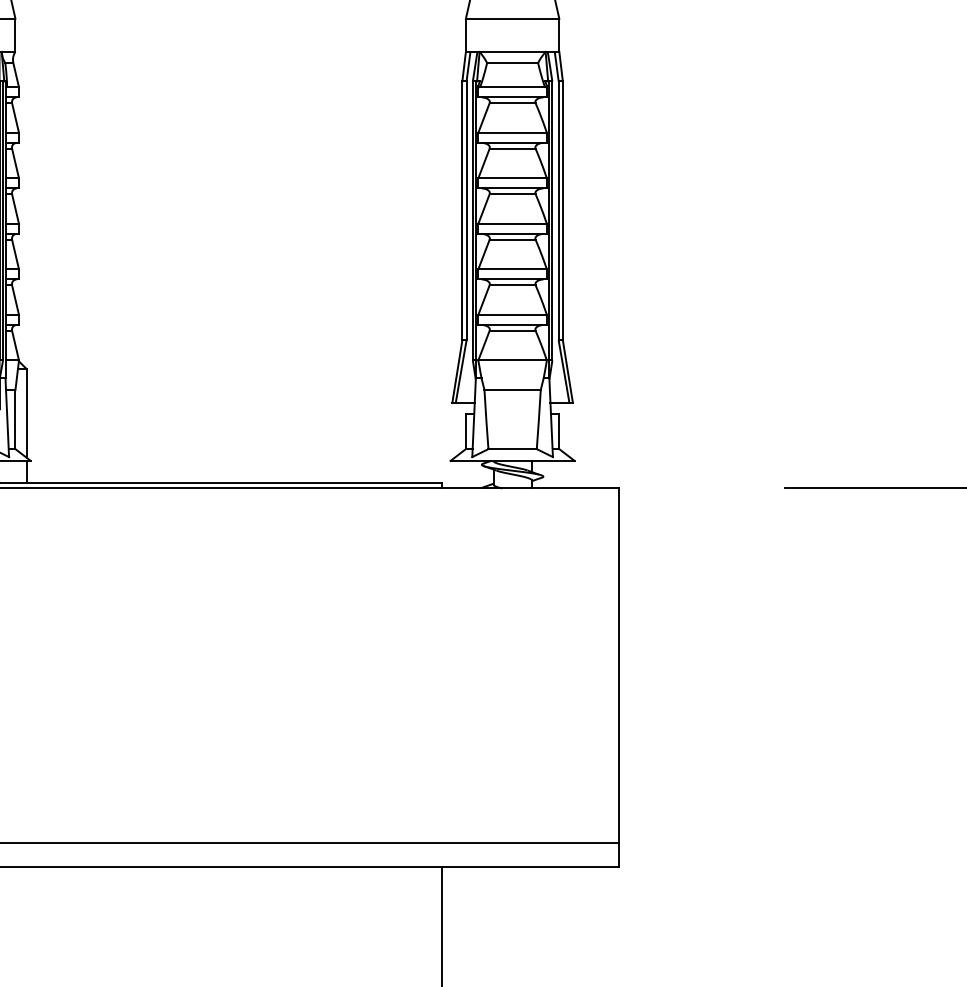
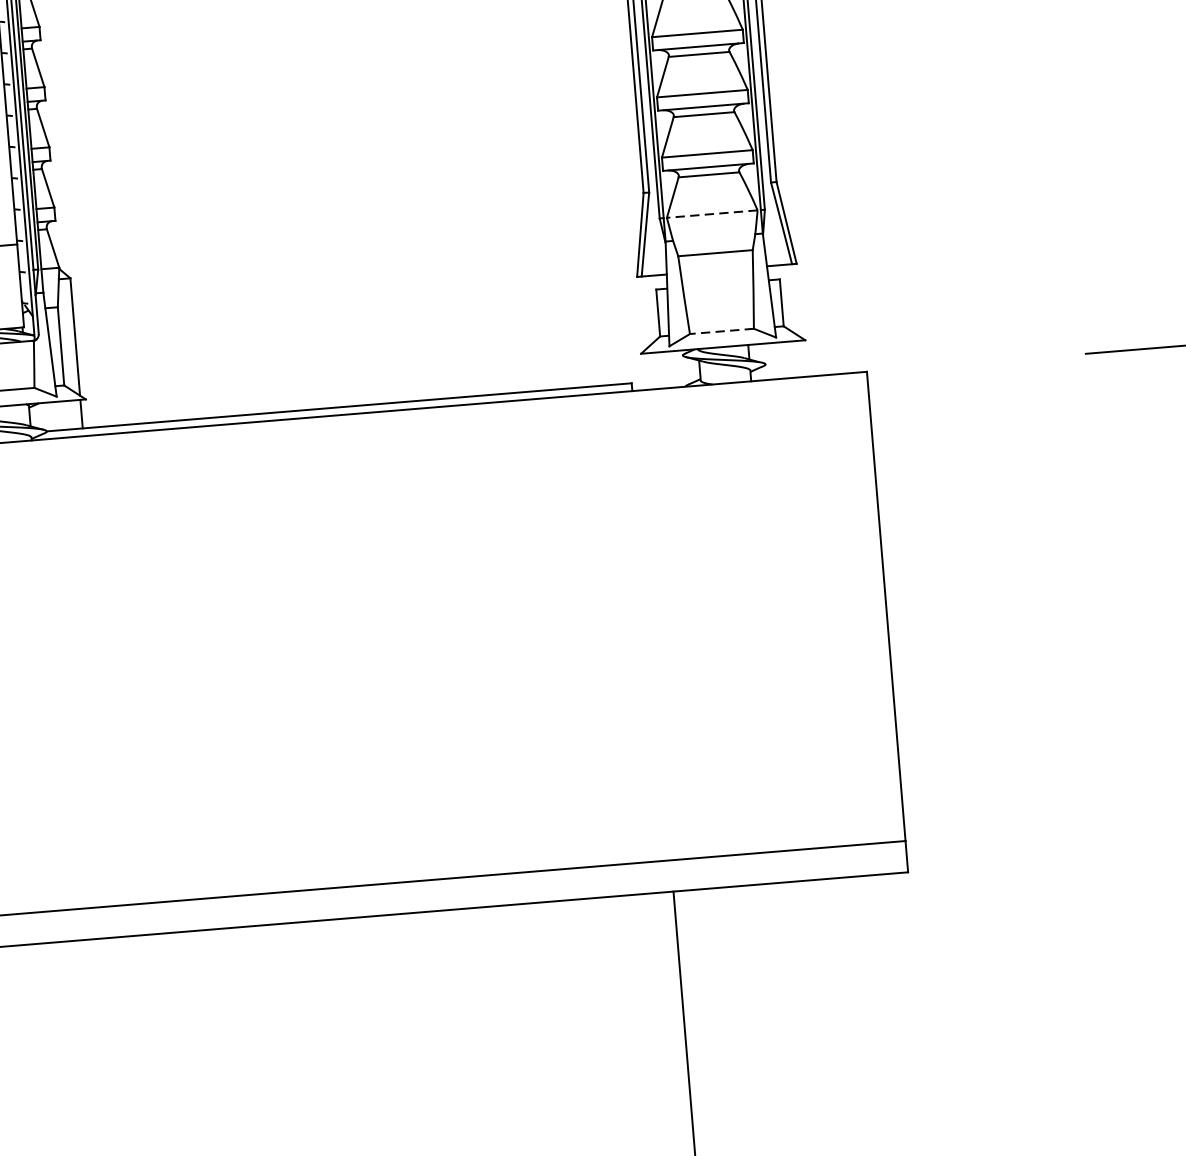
line: (512, 360) -> (712, 214), solid -> dashed
line: (512, 449) -> (721, 331), solid -> dashed

